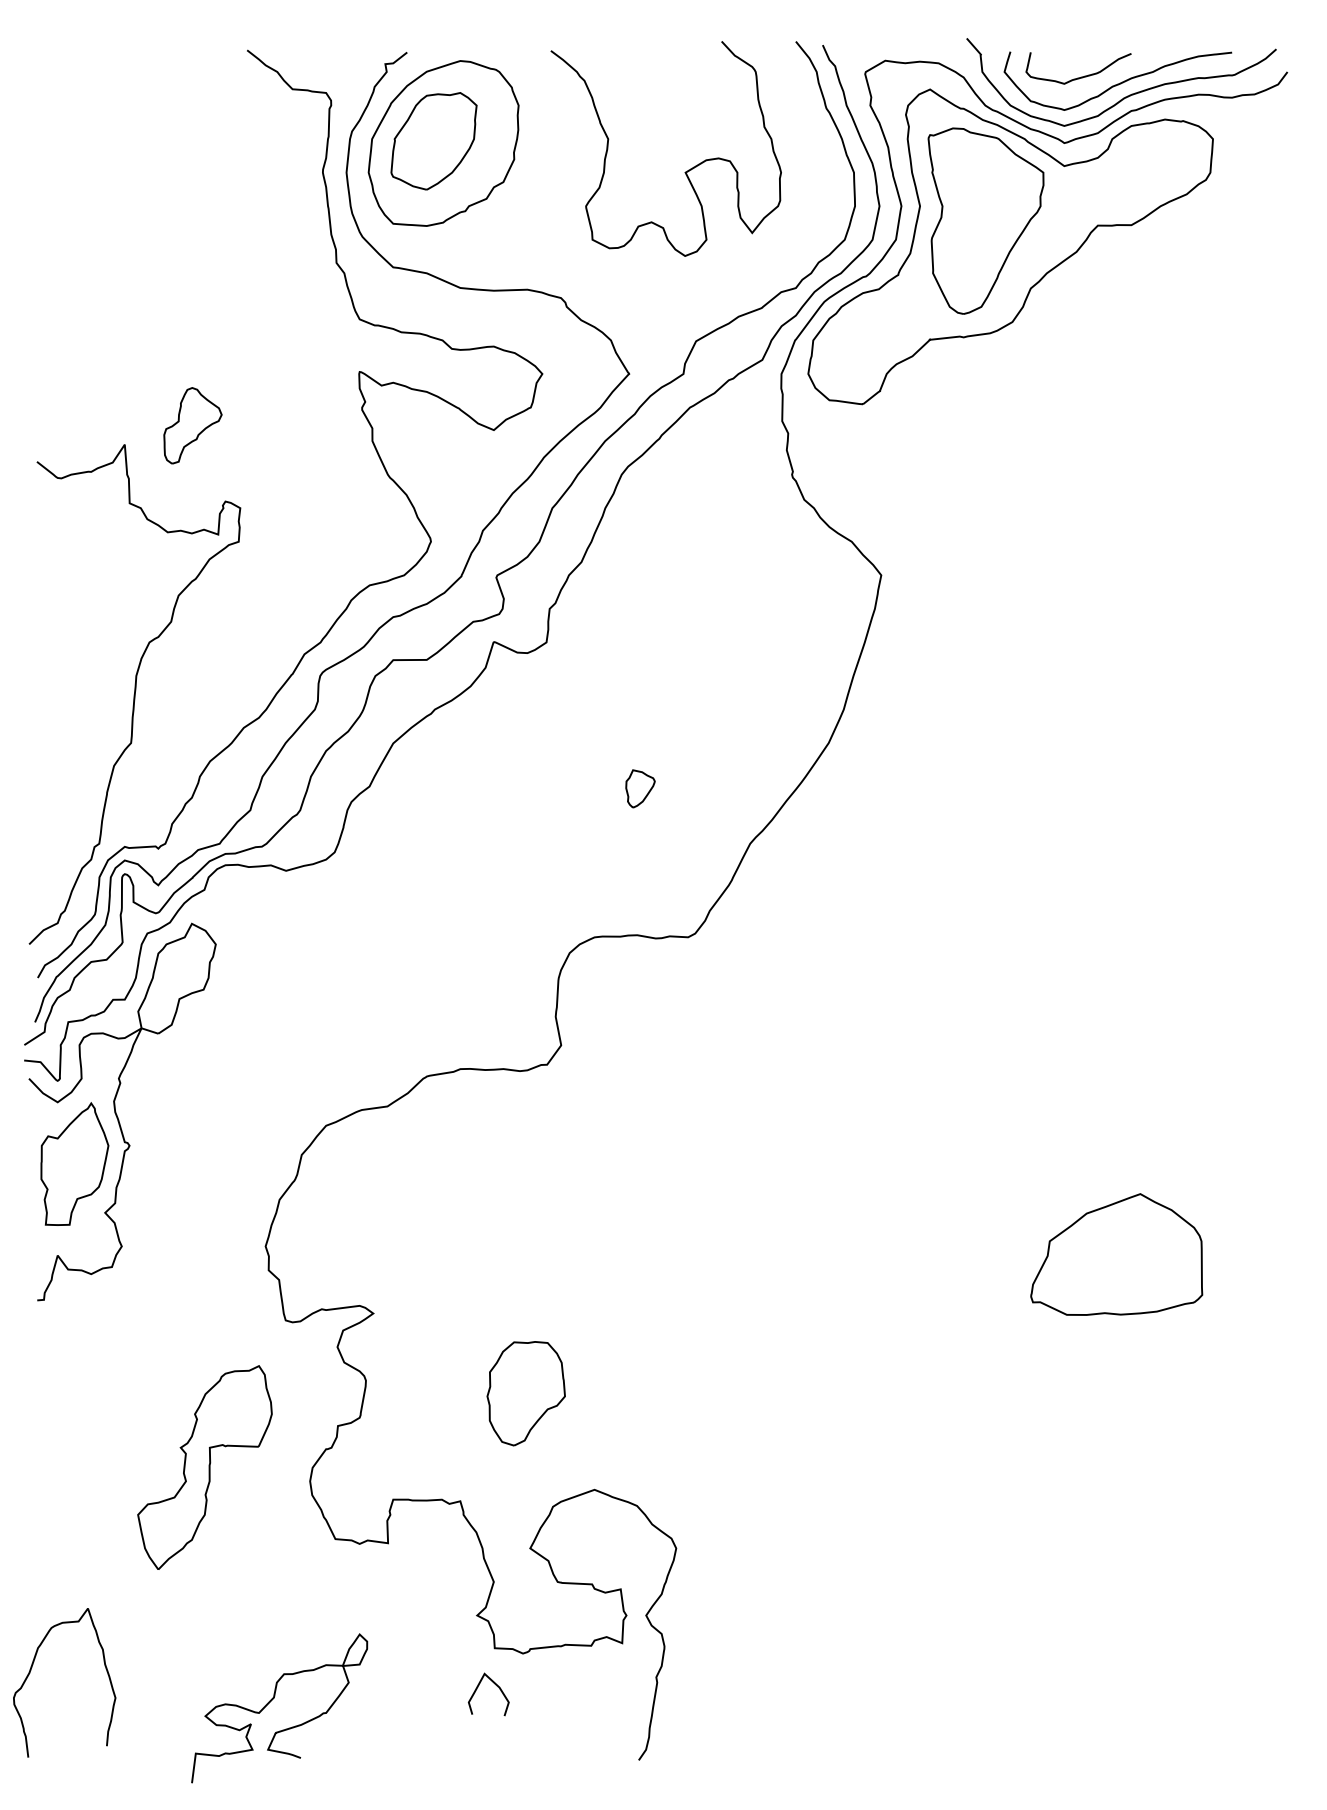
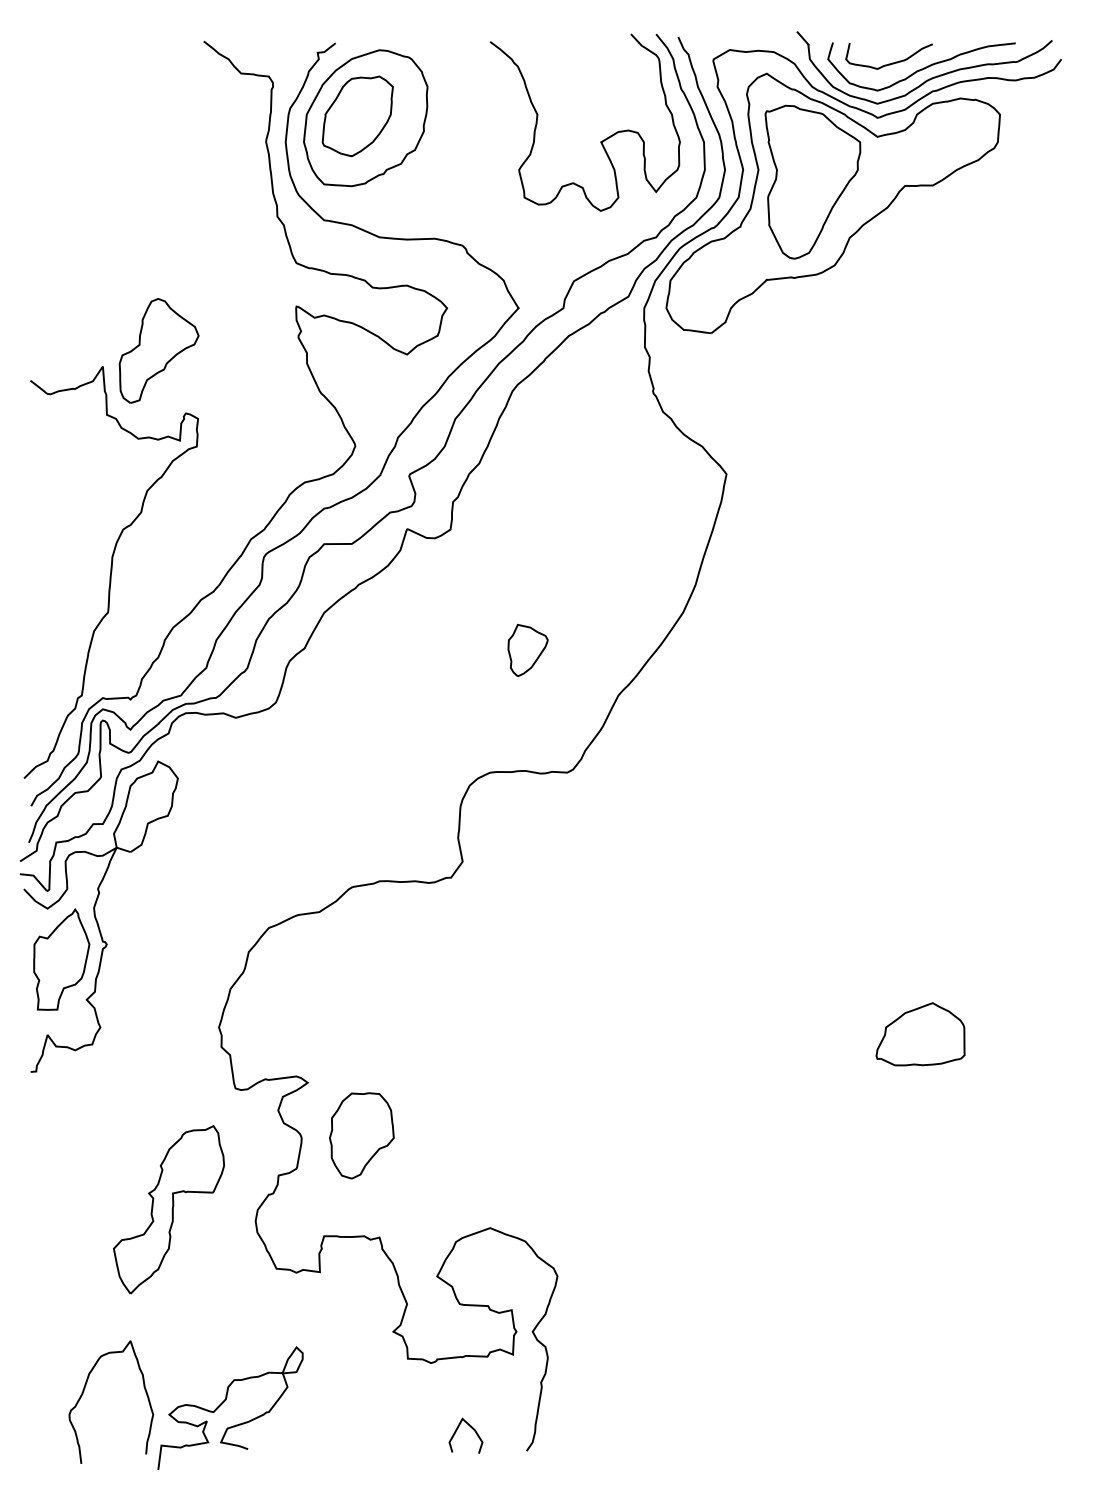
curve: (684, 171) -> (600, 141), moved
part: (192, 425) -> (158, 350), size x1.67
part: (639, 787) -> (527, 649), size x1.67
part: (1116, 1254) -> (920, 1034), size x0.62
part: (525, 1393) -> (361, 1135), moved
curve: (32, 1669) -> (84, 1391), moved
curve: (495, 1685) -> (471, 1428), moved

